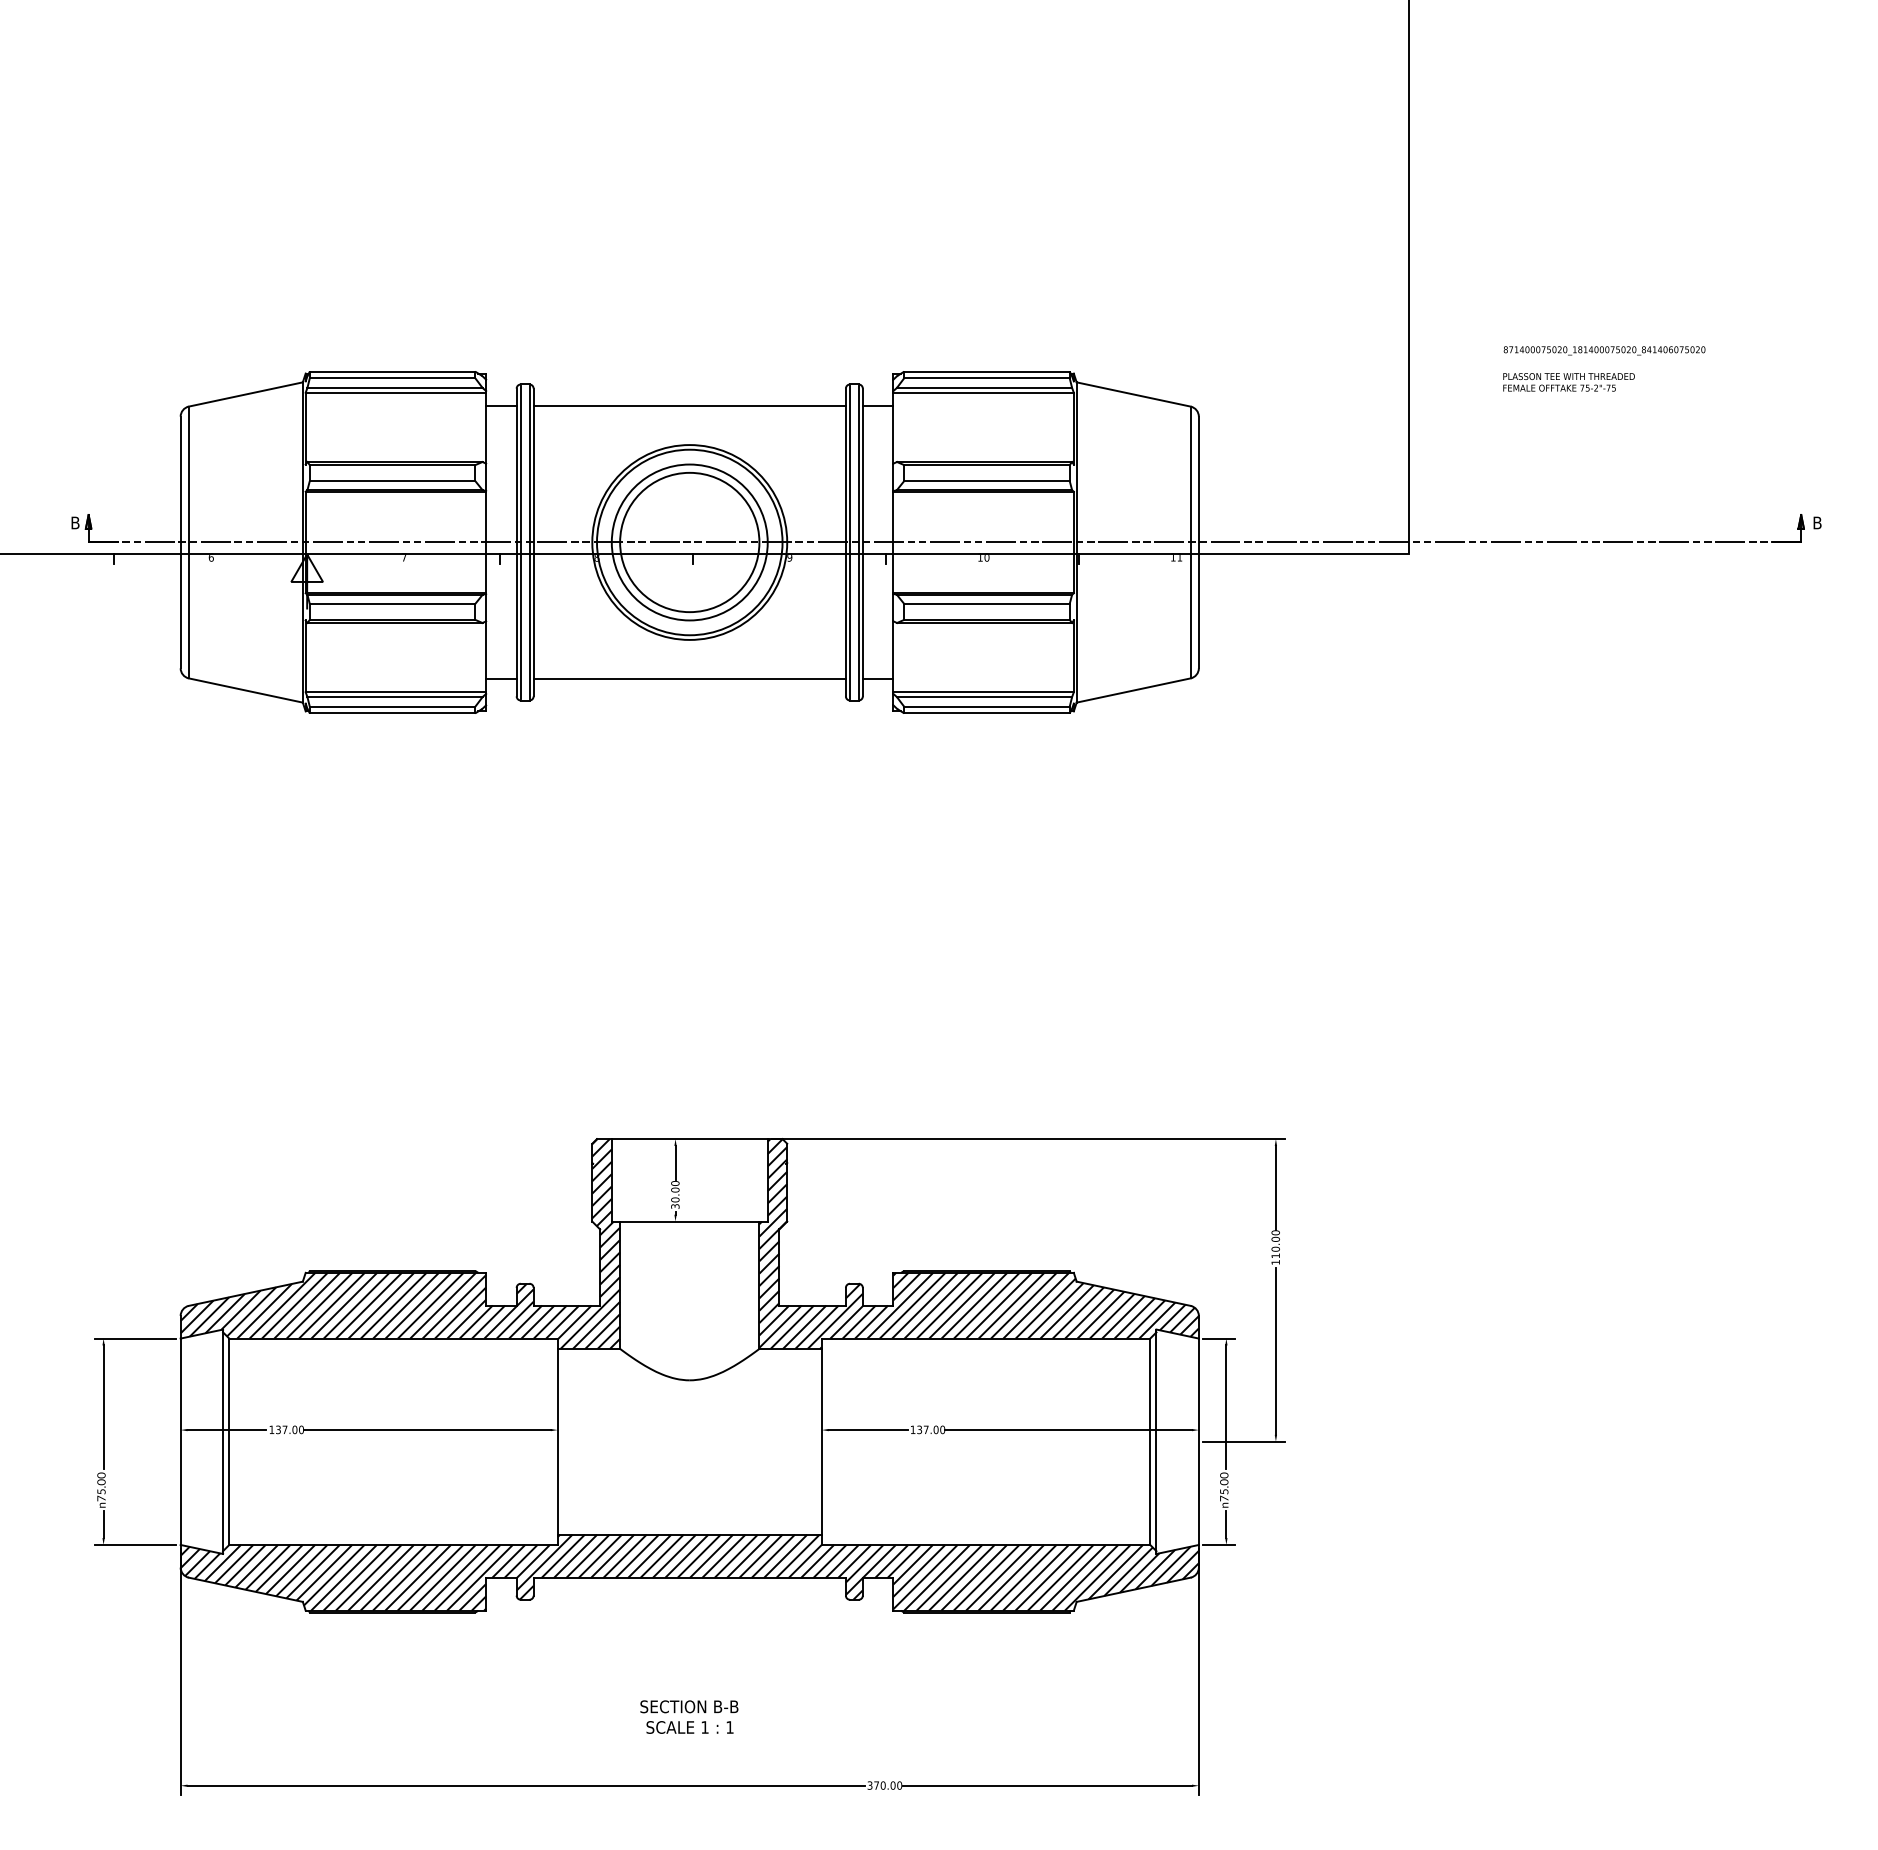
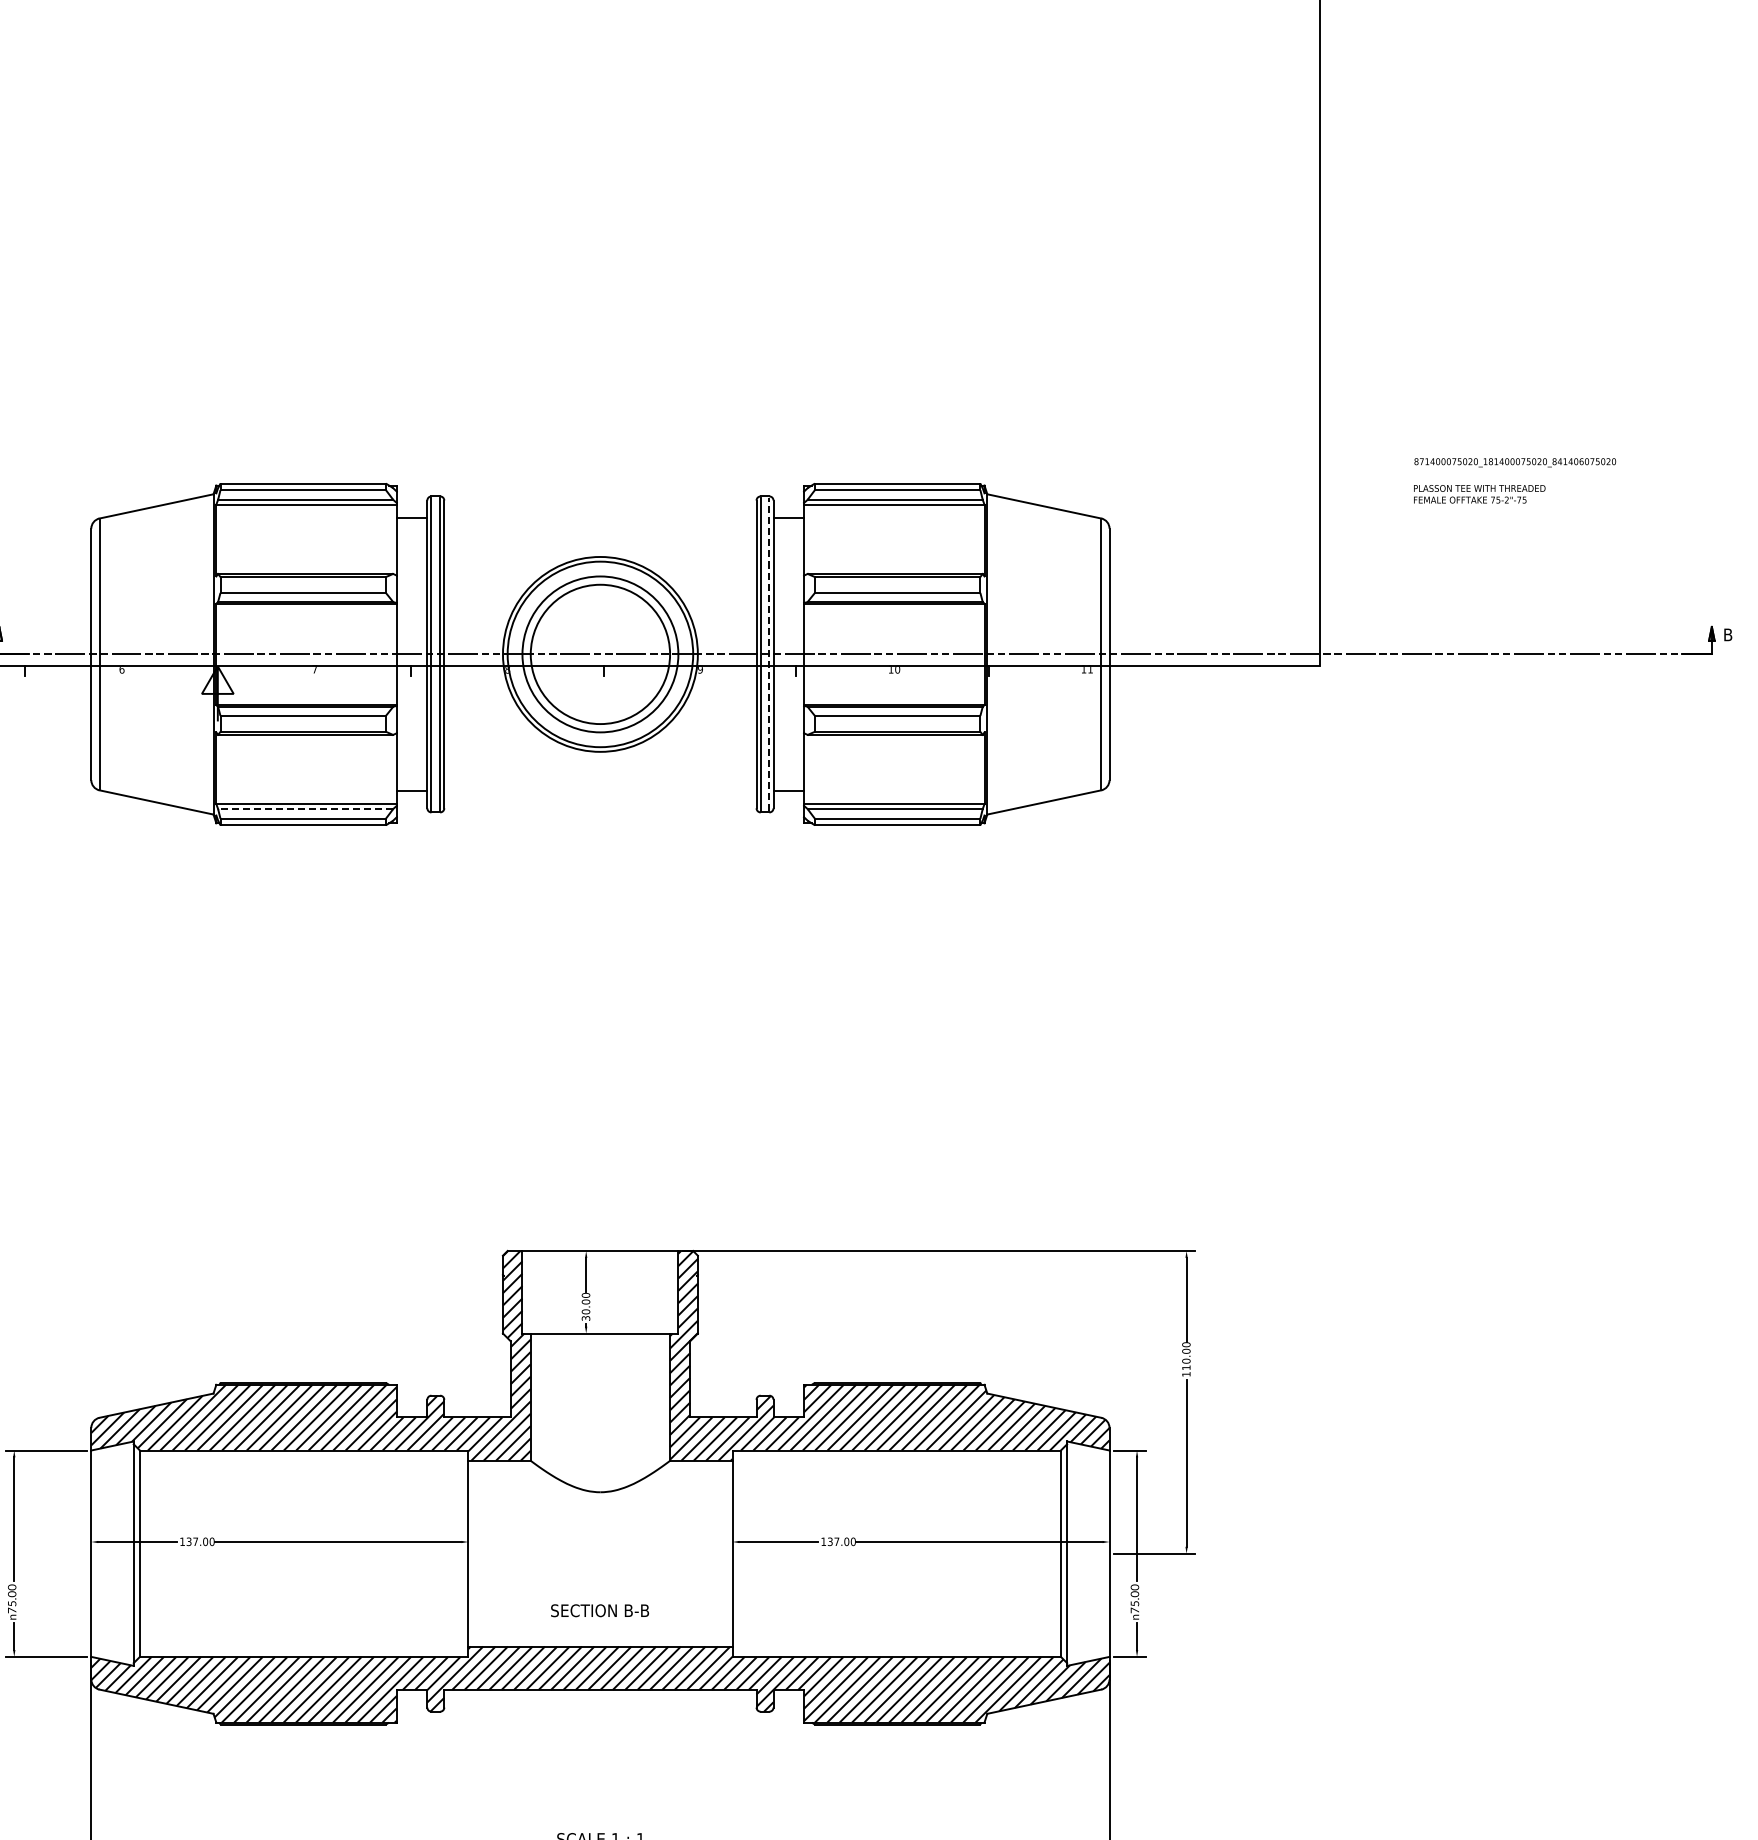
line: (689, 406) -> (600, 518), removed
line: (858, 542) -> (769, 654), solid -> dashed
line: (689, 678) -> (600, 790), removed
line: (394, 697) -> (305, 809), solid -> dashed
text: (689, 1706) -> (600, 1610), moved

